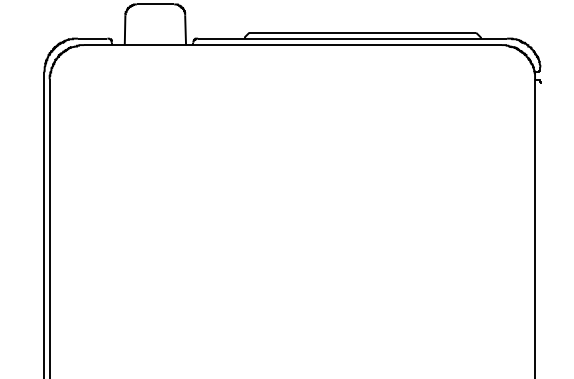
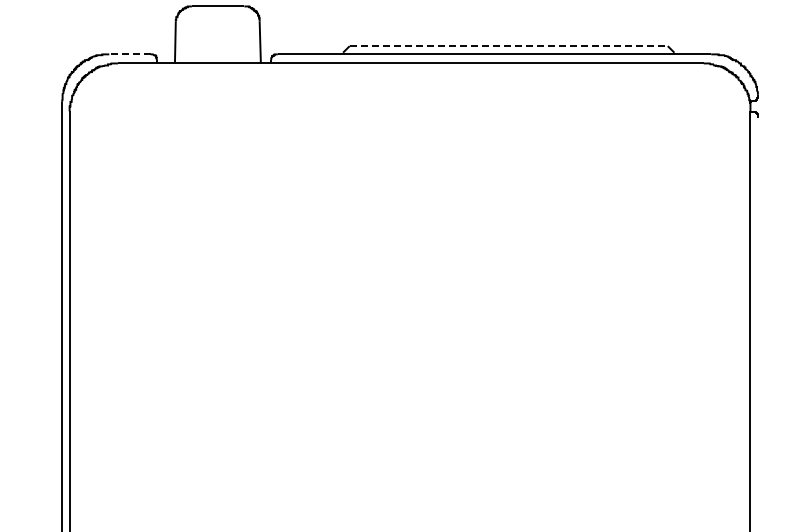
line: (363, 33) -> (509, 46), solid -> dashed
line: (92, 38) -> (129, 54), solid -> dashed

